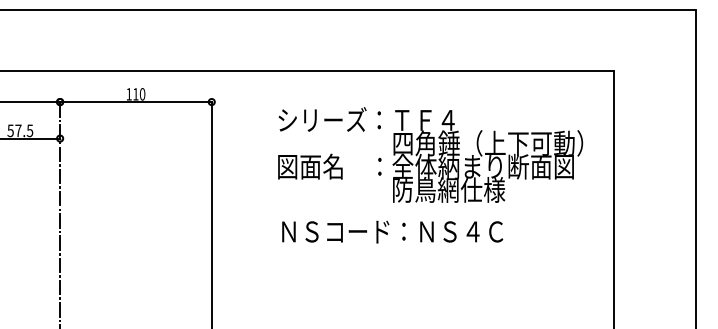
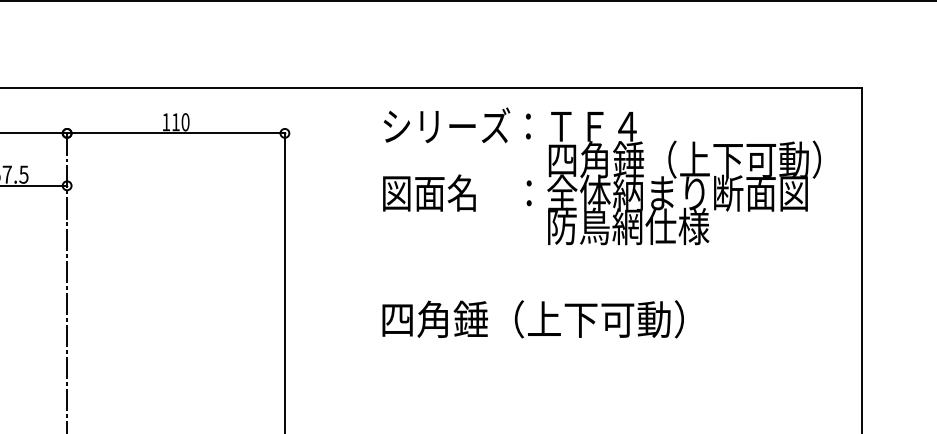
text: (430, 154) -> (601, 175), moved
text: (391, 231) -> (543, 319), ＮＳコード：ＮＳ４Ｃ -> 四角錘（上下可動）

